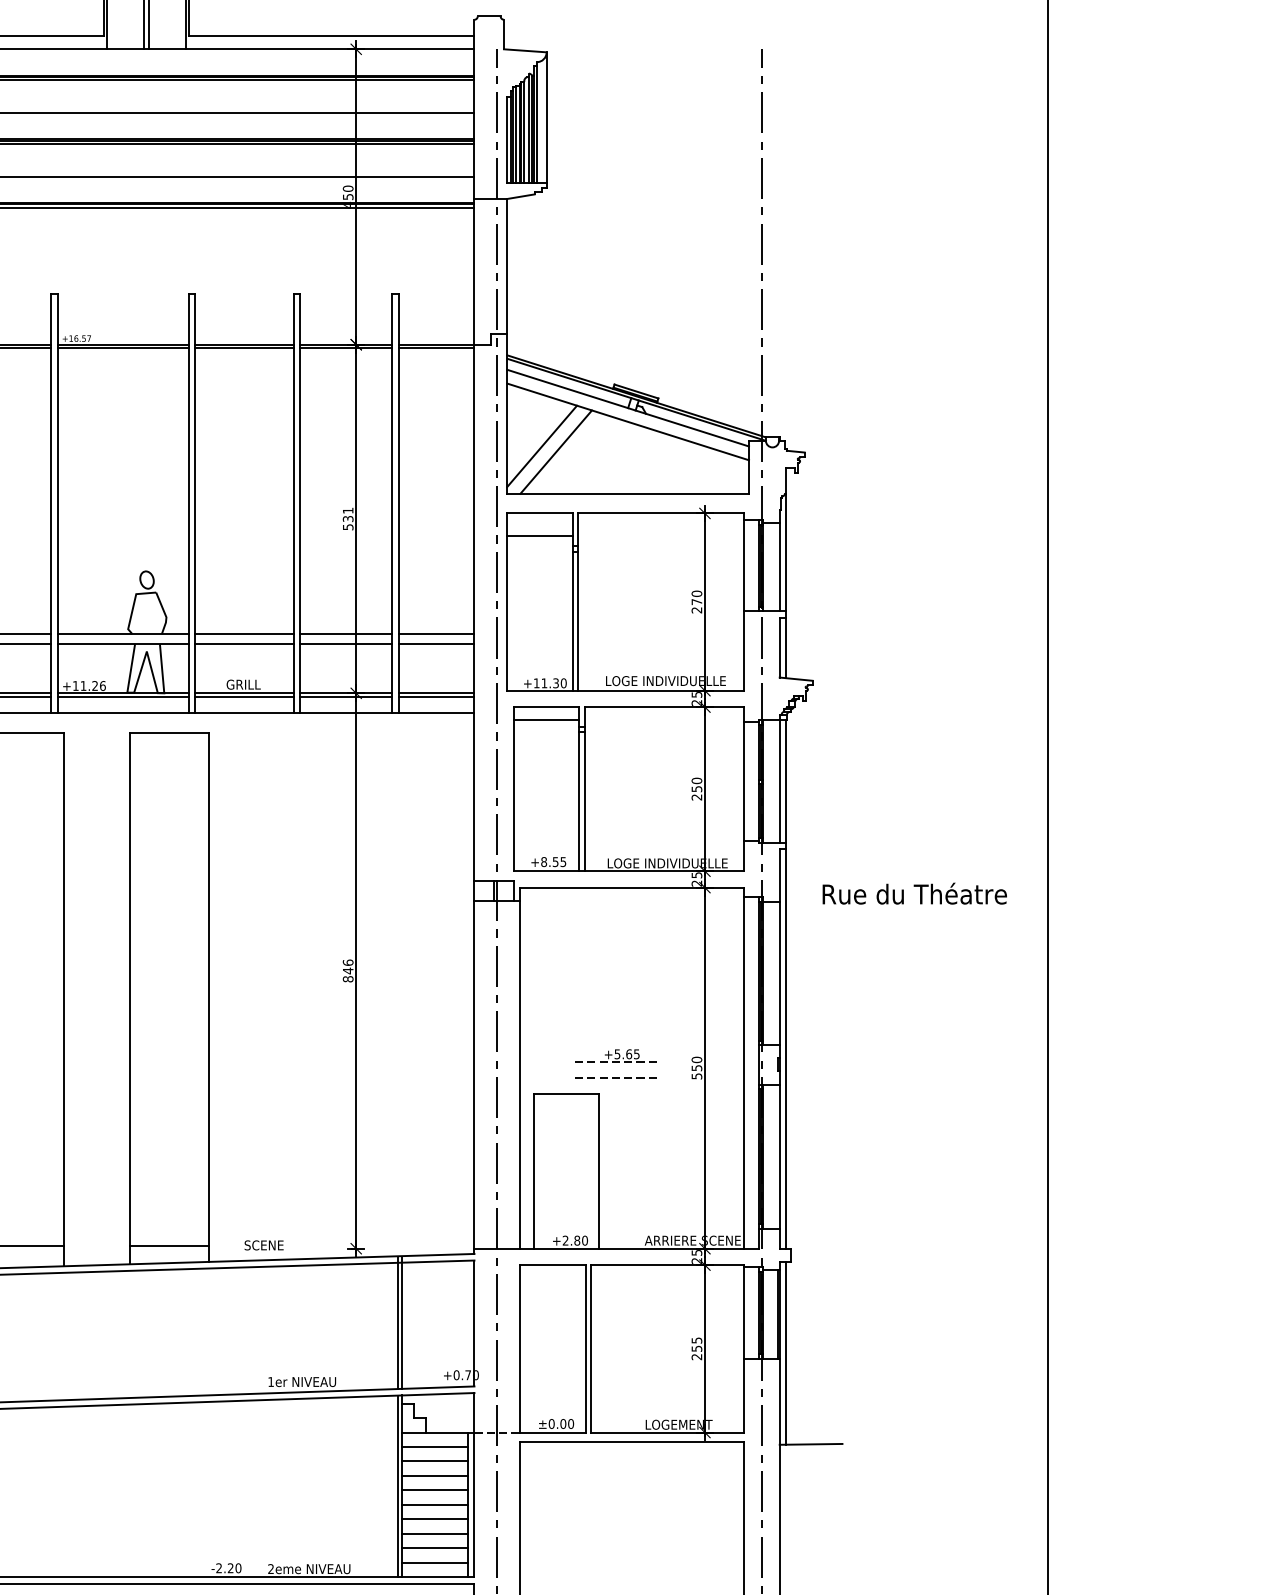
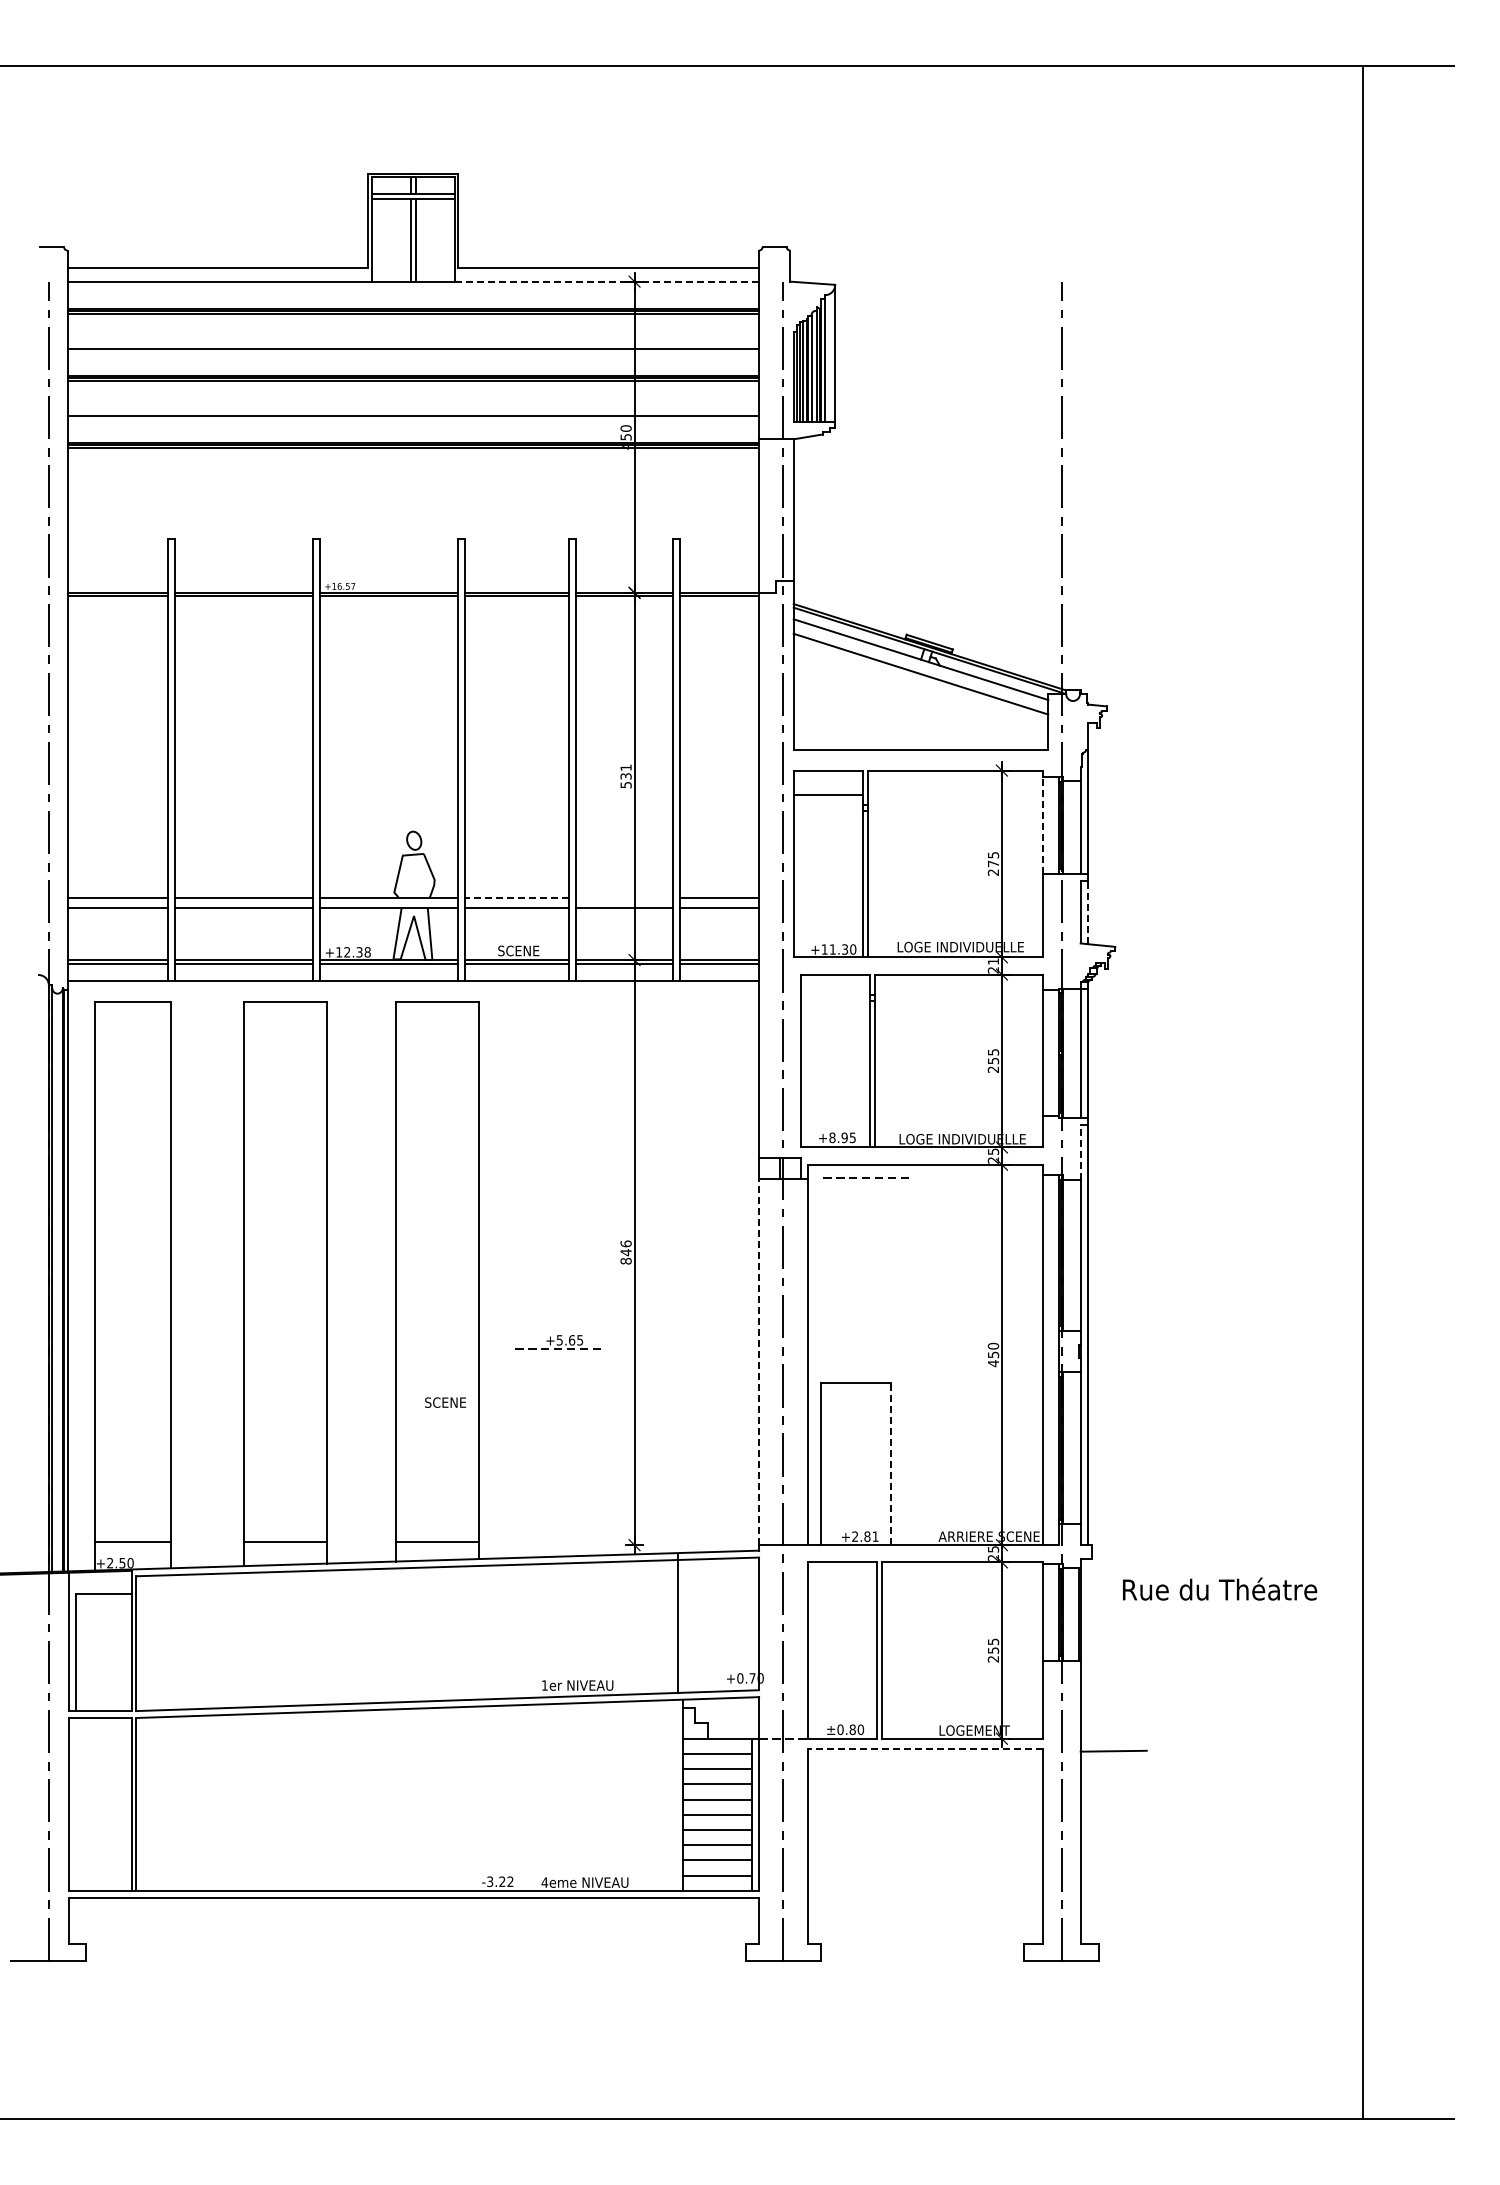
line: (329, 49) -> (606, 281), solid -> dashed
line: (542, 445) -> (830, 699), removed
line: (555, 451) -> (844, 705), removed
line: (743, 565) -> (1042, 825), solid -> dashed
text: (696, 593) -> (993, 854), 270 -> 275
line: (245, 633) -> (517, 897), solid -> dashed
line: (345, 633) -> (623, 897), removed
line: (786, 648) -> (1087, 912), solid -> dashed
text: (246, 684) -> (518, 950), GRILL -> SCENE
text: (93, 686) -> (357, 952), +11.26 -> +12.38
text: (696, 694) -> (993, 961), 25 -> 21
line: (546, 720) -> (834, 988), removed
text: (696, 781) -> (993, 1052), 250 -> 255
text: (555, 861) -> (844, 1137), +8.55 -> +8.95
line: (779, 875) -> (1080, 1152), solid -> dashed
text: (915, 893) -> (1220, 1588), moved
part: (615, 1056) -> (557, 1342), moved
line: (474, 1074) -> (759, 1361), solid -> dashed
text: (696, 1076) -> (993, 1363), 550 -> 450
line: (615, 1077) -> (865, 1177), moved
line: (599, 1171) -> (890, 1463), solid -> dashed
text: (584, 1240) -> (875, 1536), +2.80 -> +2.81
text: (264, 1245) -> (445, 1402), moved
line: (402, 1323) -> (683, 1623), removed
line: (786, 1352) -> (1087, 1654), removed
text: (563, 1423) -> (852, 1729), ±0.00 -> ±0.80
line: (632, 1442) -> (925, 1749), solid -> dashed
line: (397, 1485) -> (678, 1794), removed
text: (228, 1568) -> (500, 1881), -2.20 -> -3.22
text: (270, 1568) -> (544, 1882), 2eme -> 4eme

